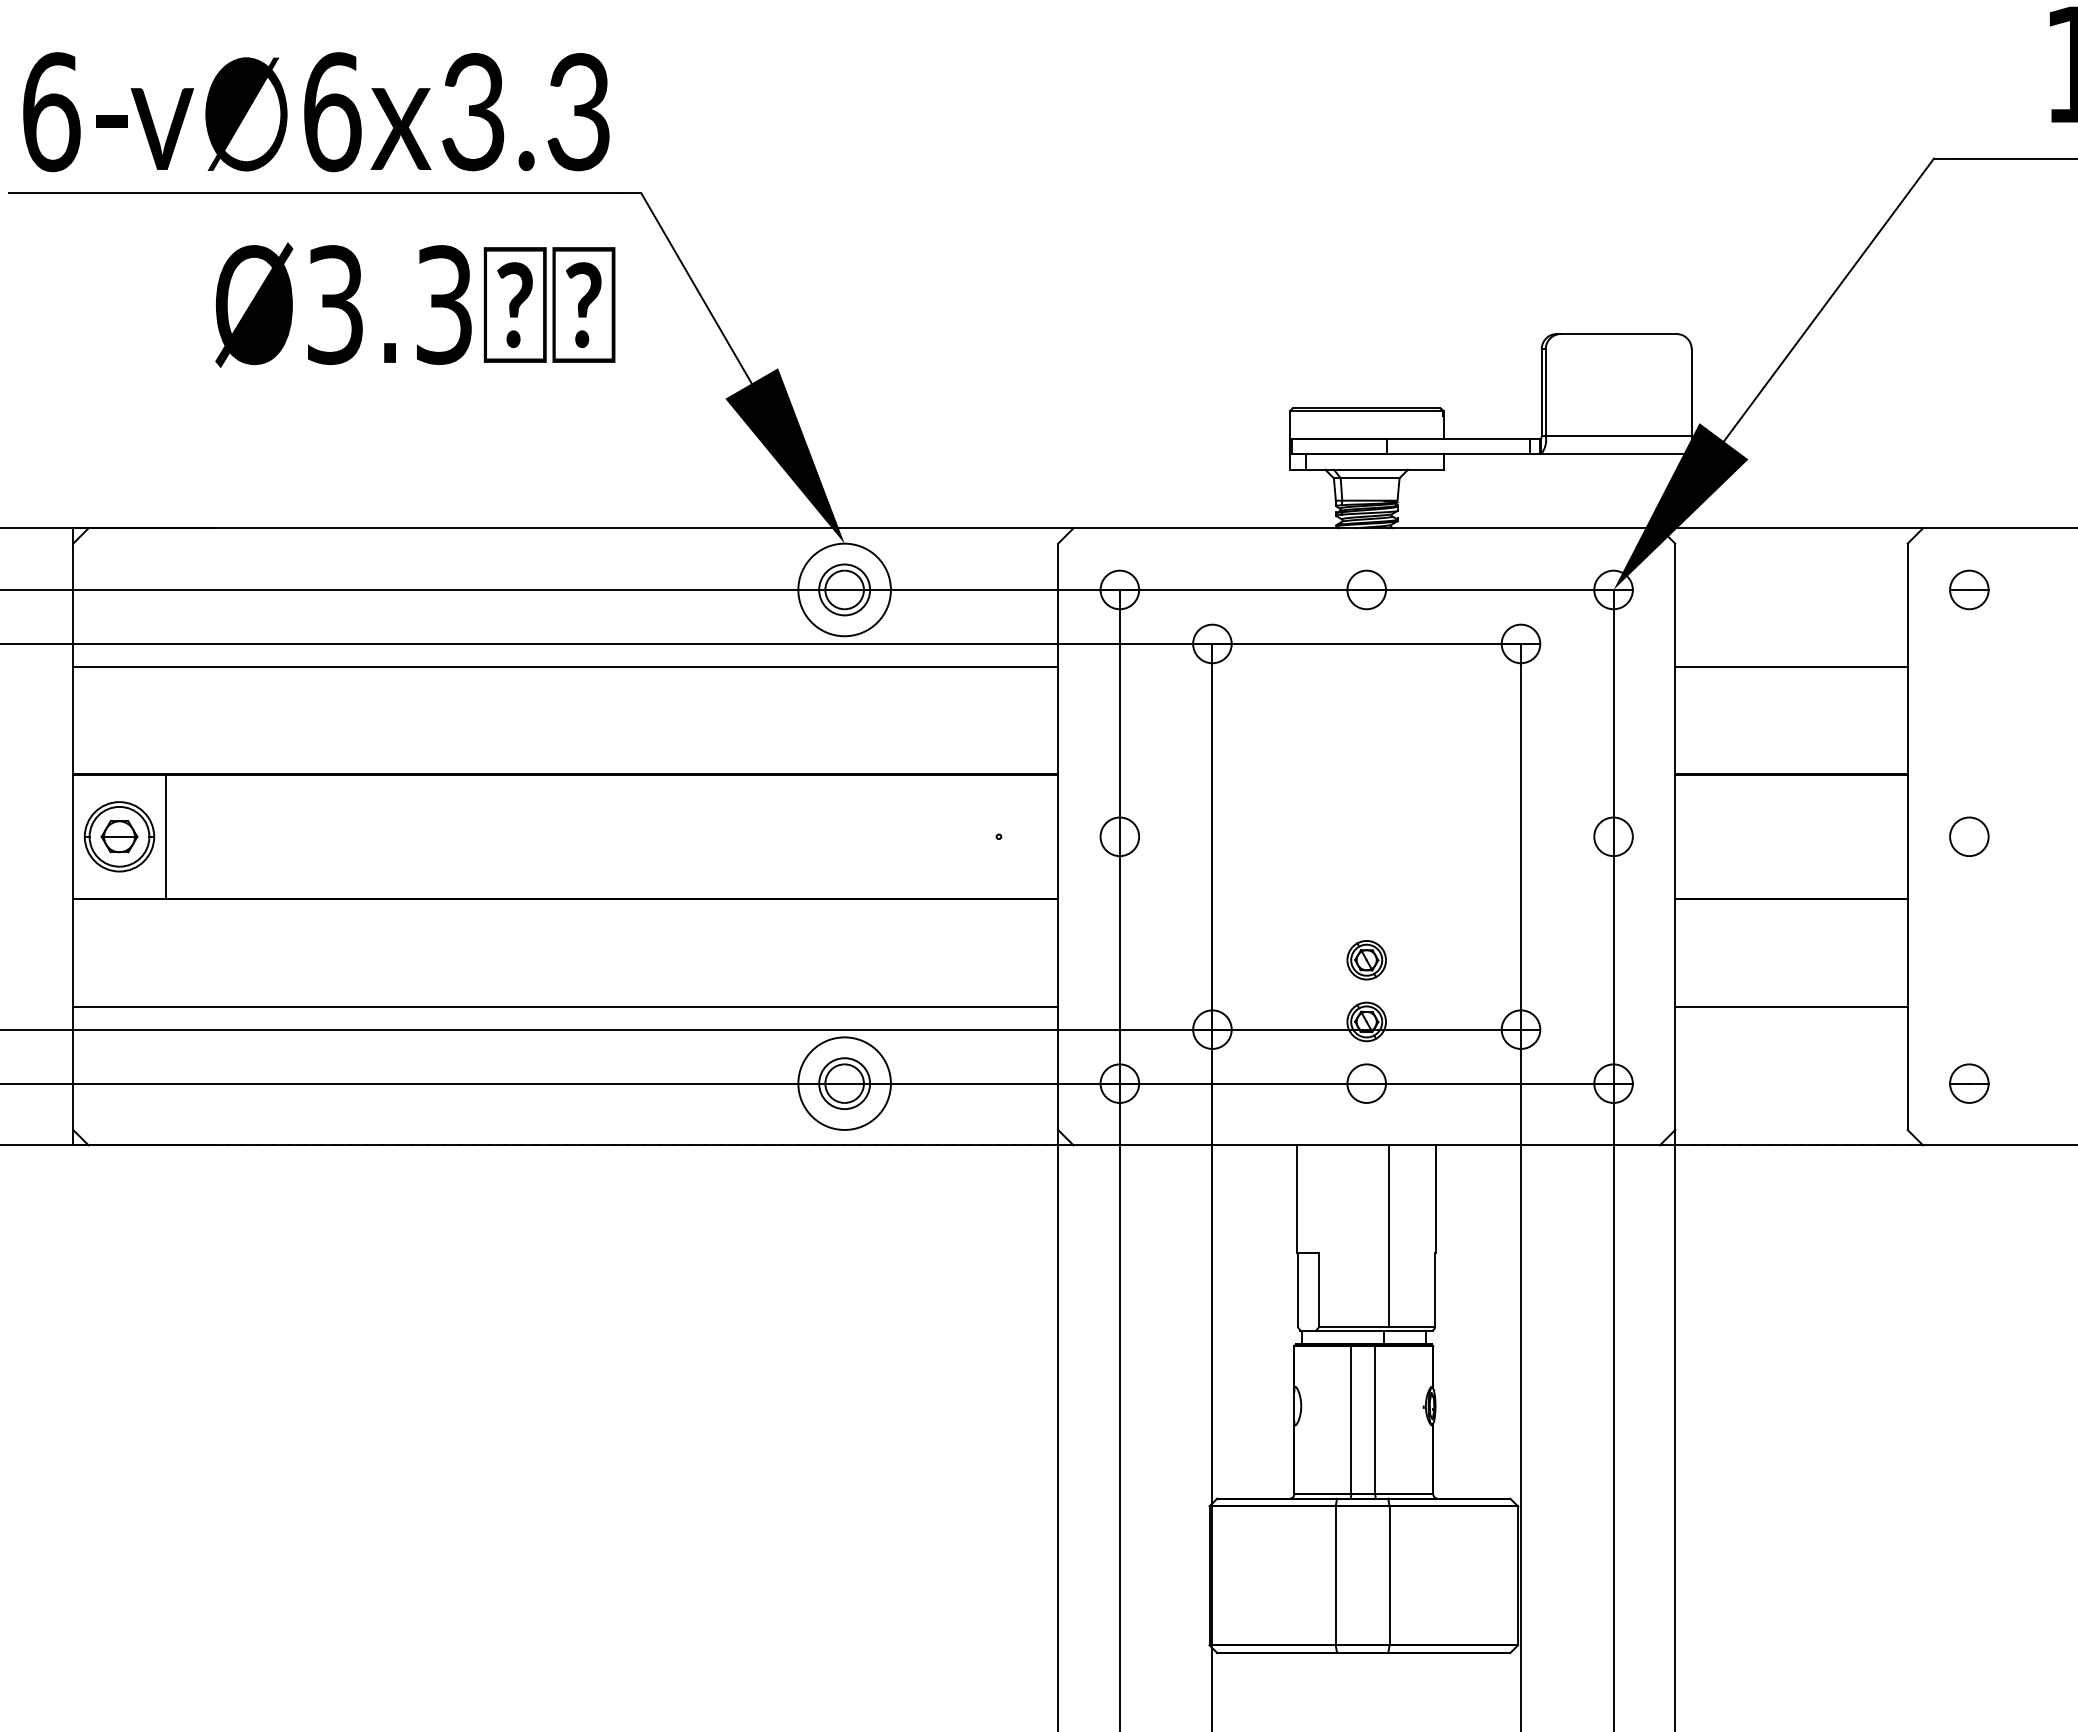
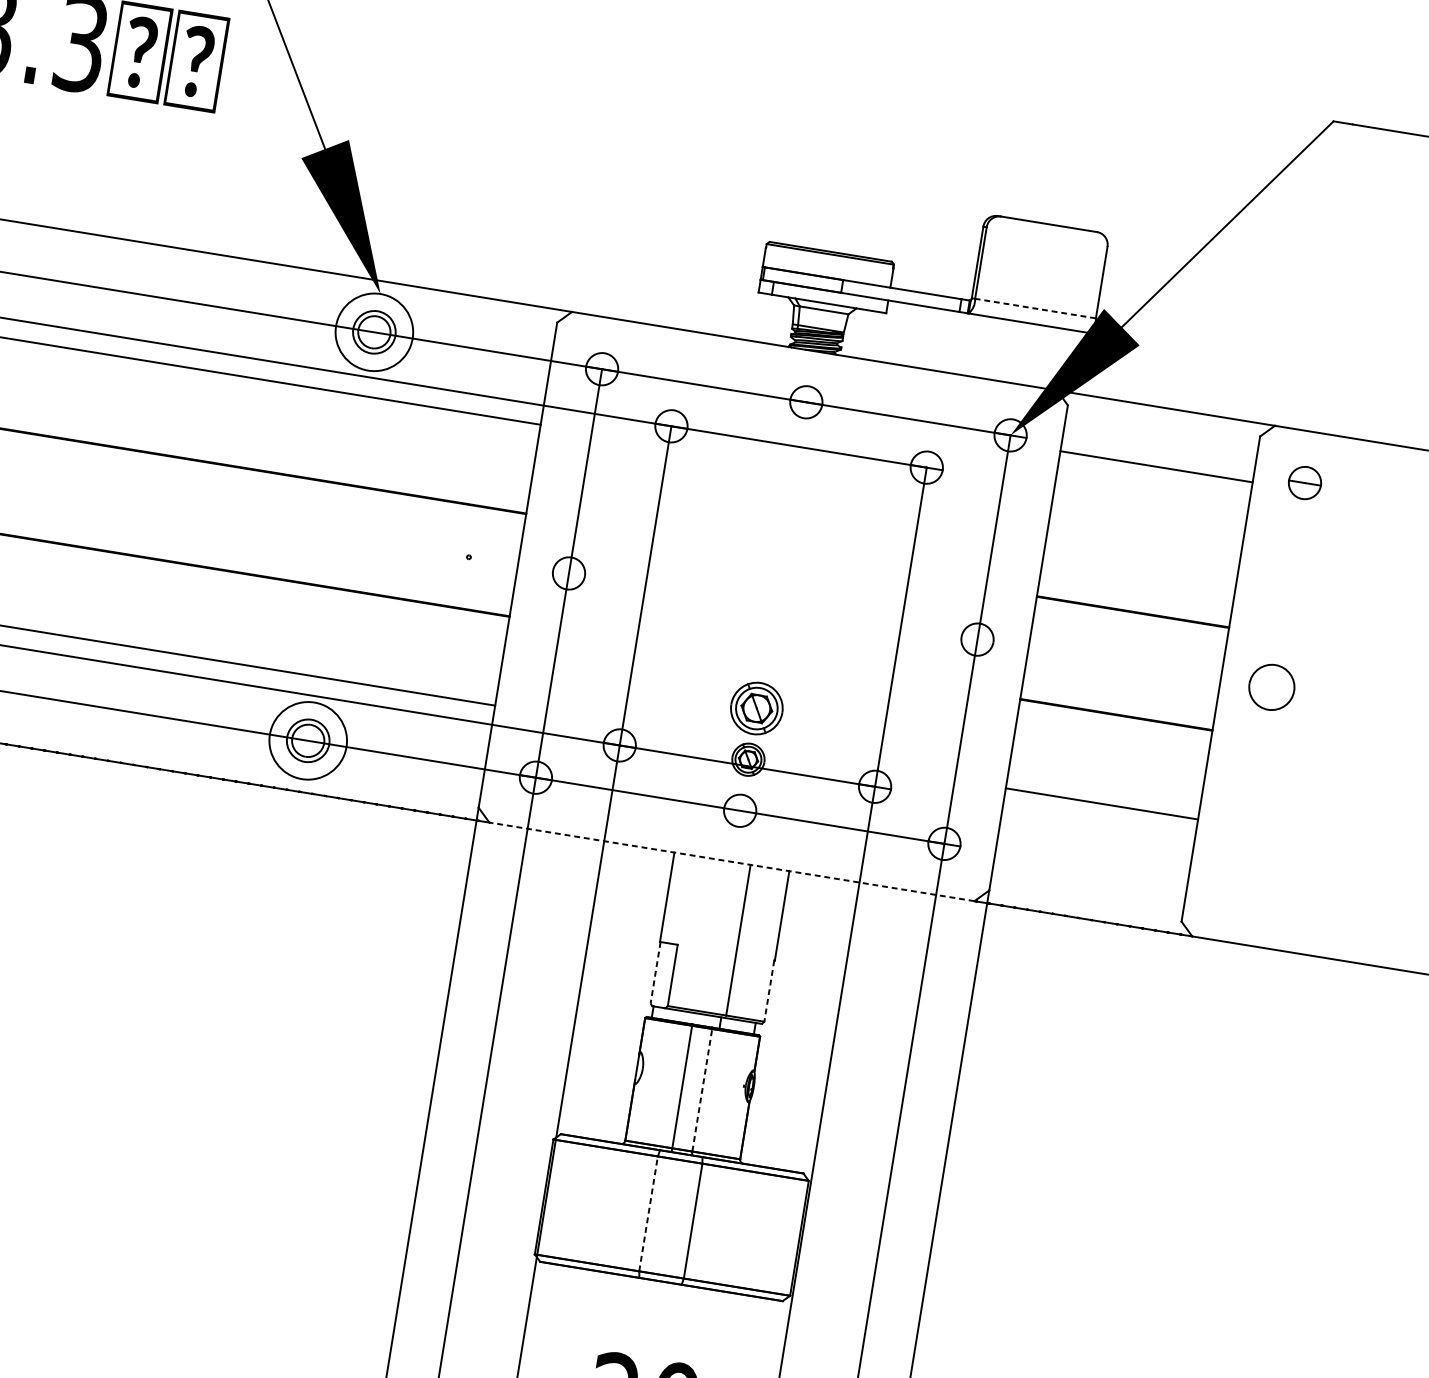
line: (1618, 435) -> (1035, 308), solid -> dashed
line: (1791, 667) -> (1156, 467), moved
part: (1969, 836) -> (1272, 687), size x1.4
part: (1366, 960) -> (756, 708), size x1.6
part: (1969, 1083) -> (1238, 891), removed
line: (1366, 1145) -> (731, 861), solid -> dashed
line: (1298, 1290) -> (656, 972), solid -> dashed
line: (1435, 1290) -> (769, 991), solid -> dashed
line: (1375, 1419) -> (702, 1089), solid -> dashed
line: (1335, 1575) -> (648, 1213), solid -> dashed

